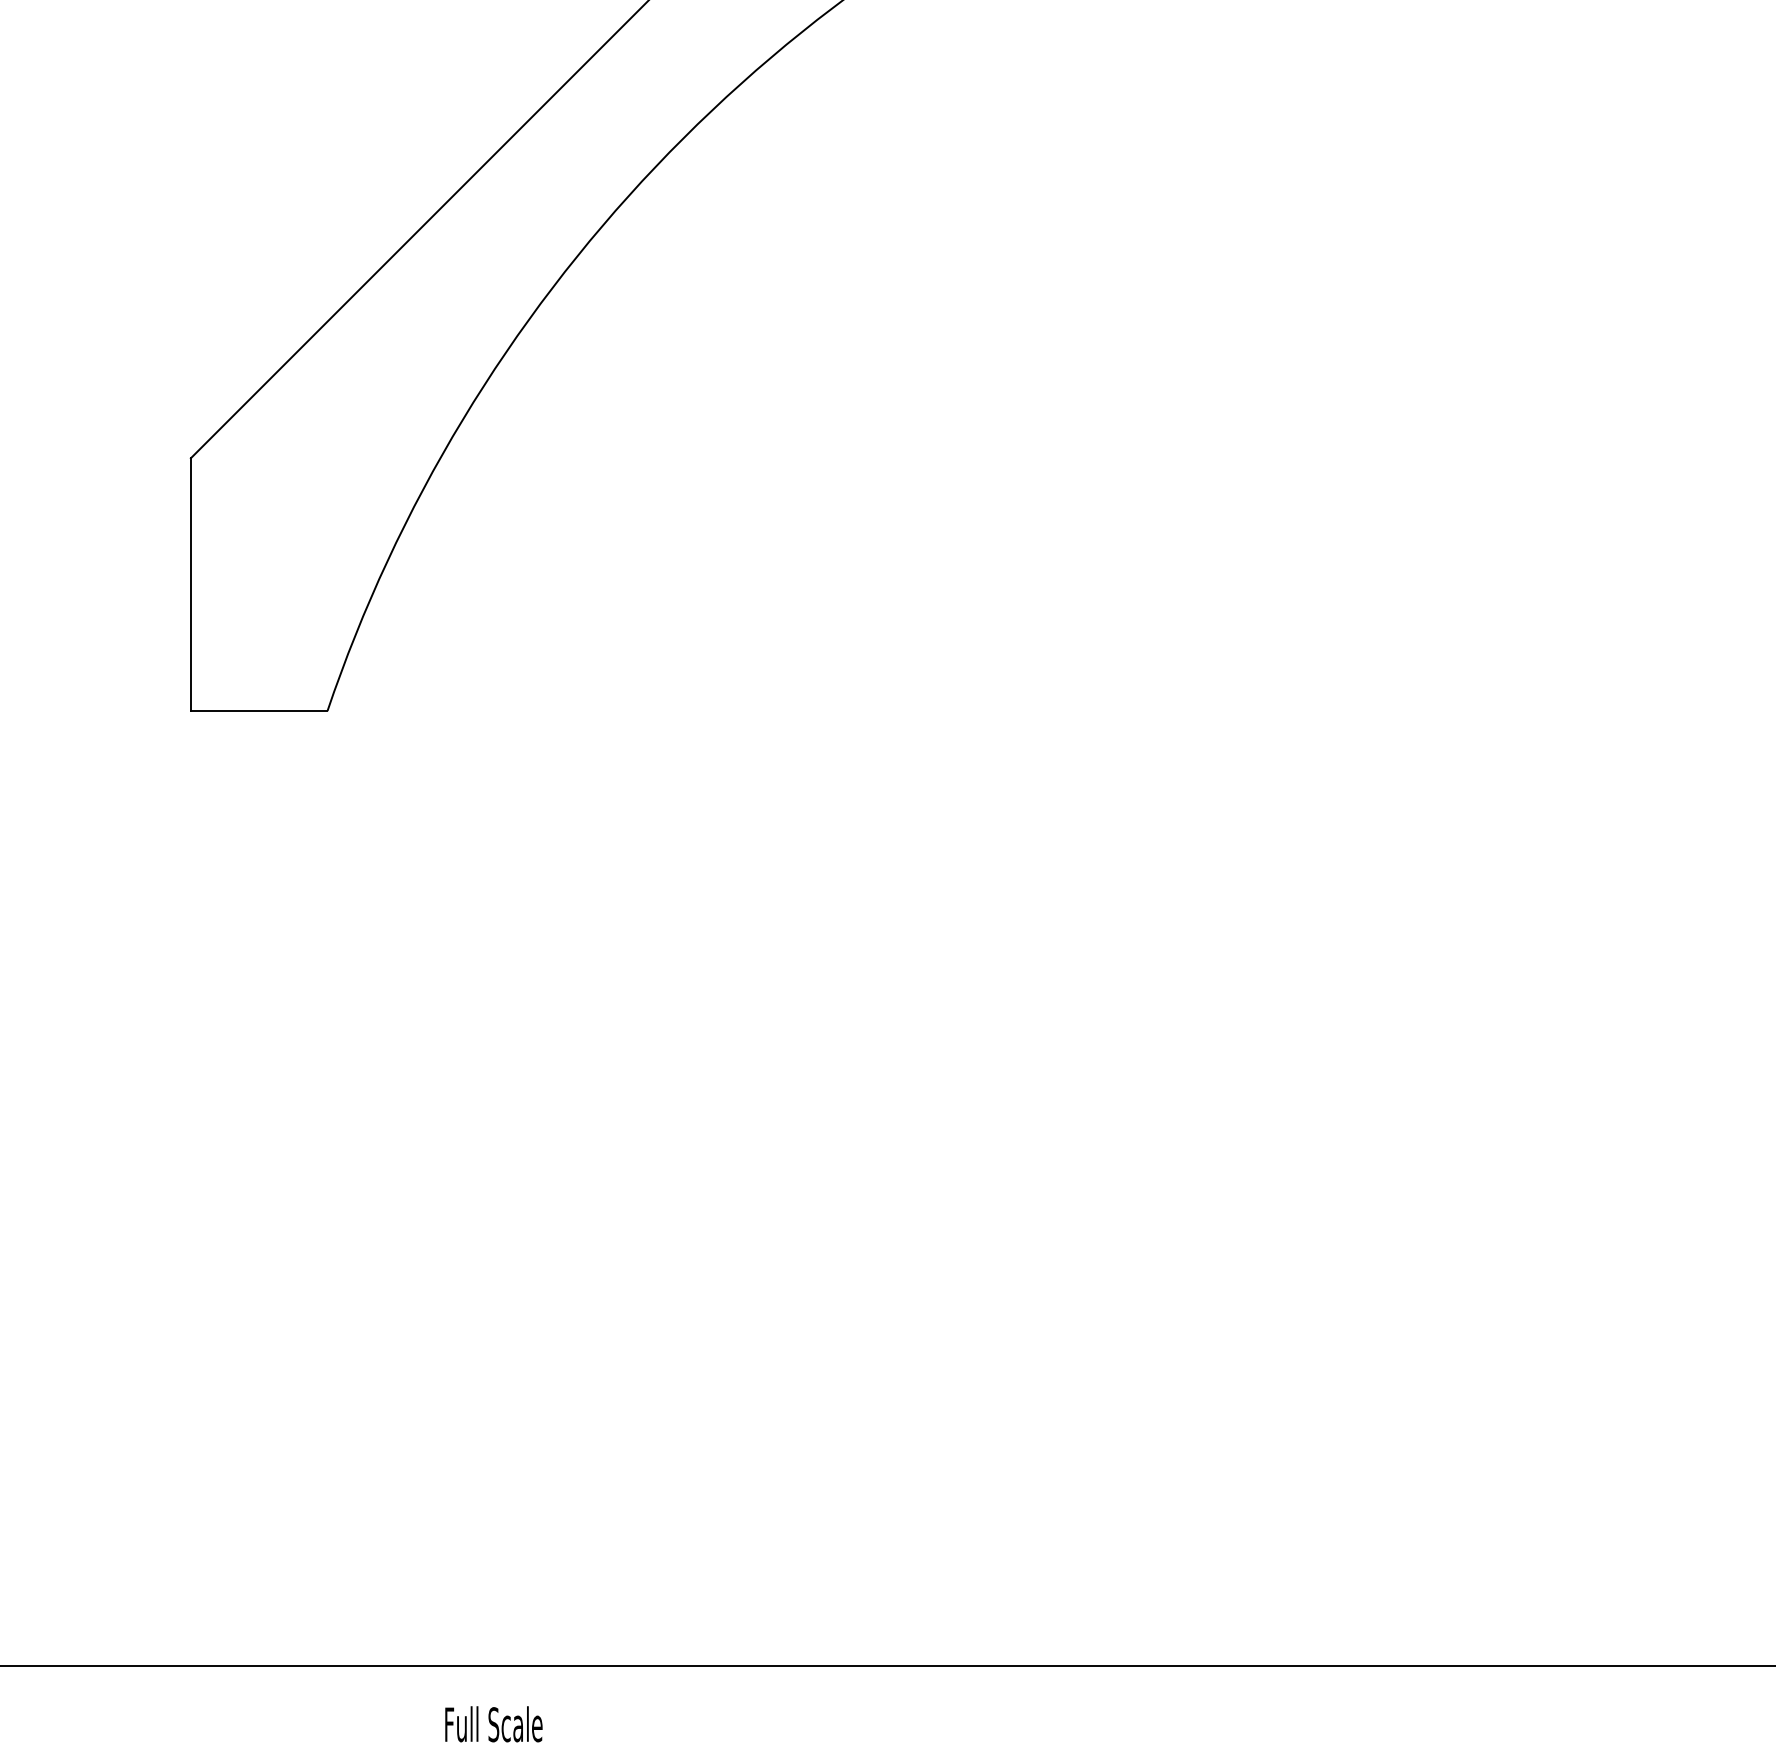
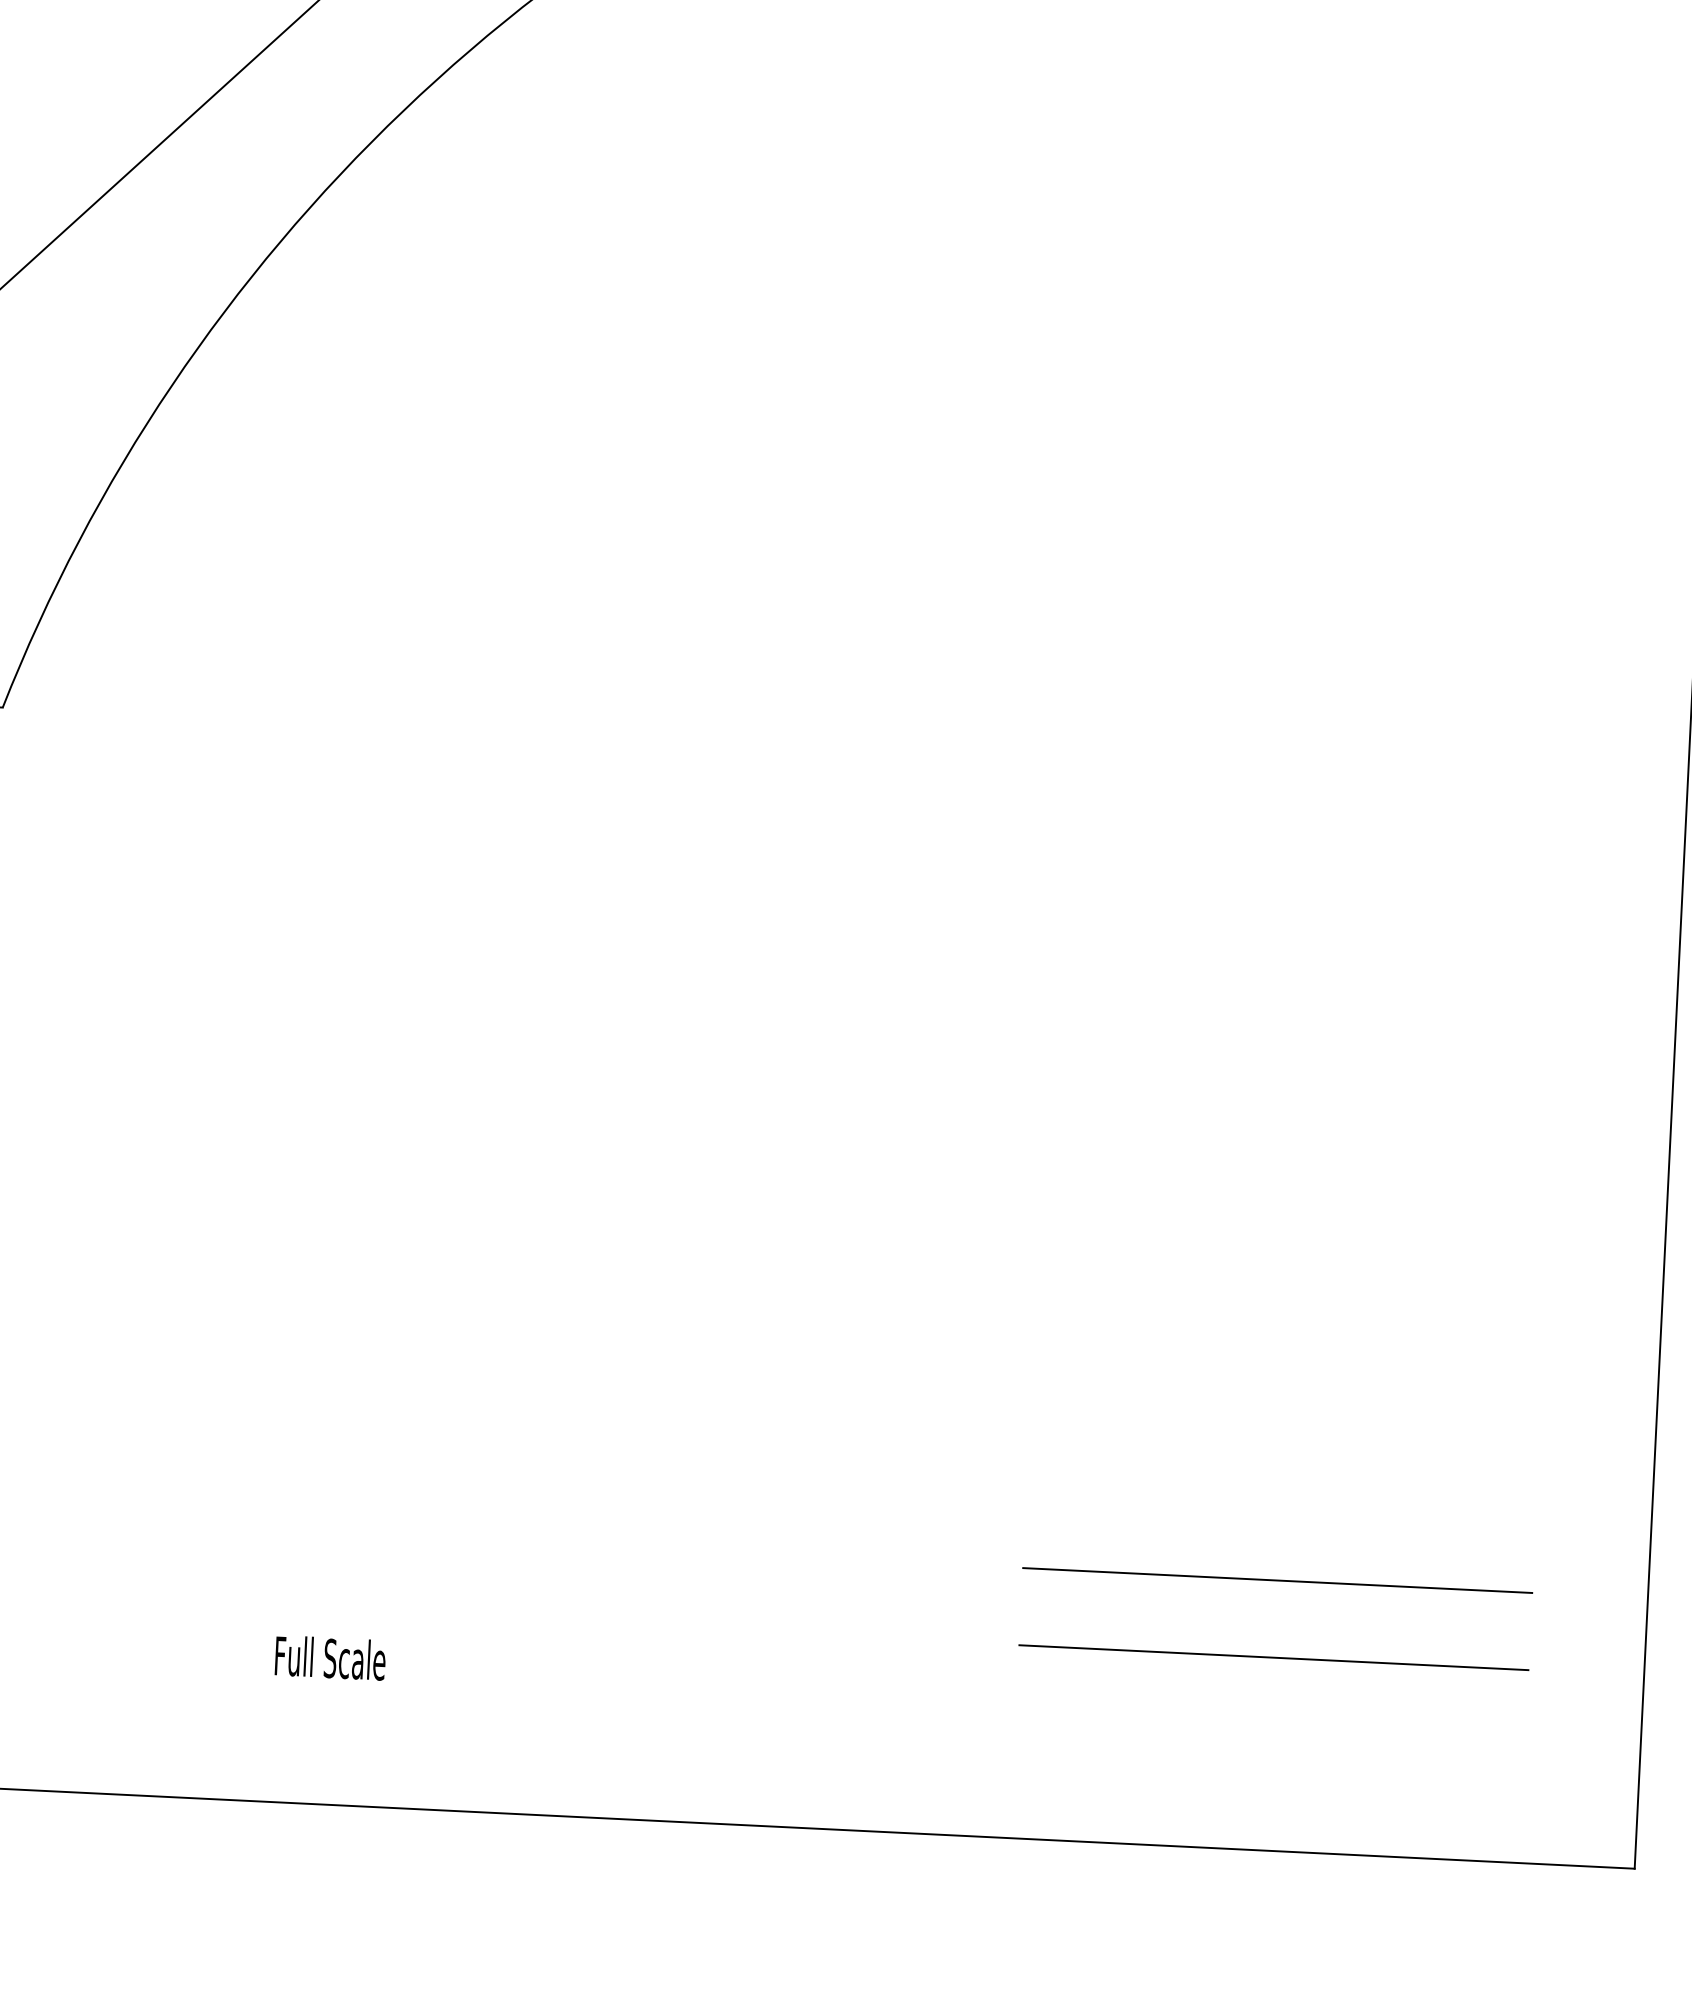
line: (1490, 1426) -> (1277, 1579), added
line: (1490, 1495) -> (1273, 1657), added
text: (493, 1724) -> (330, 1658), moved

